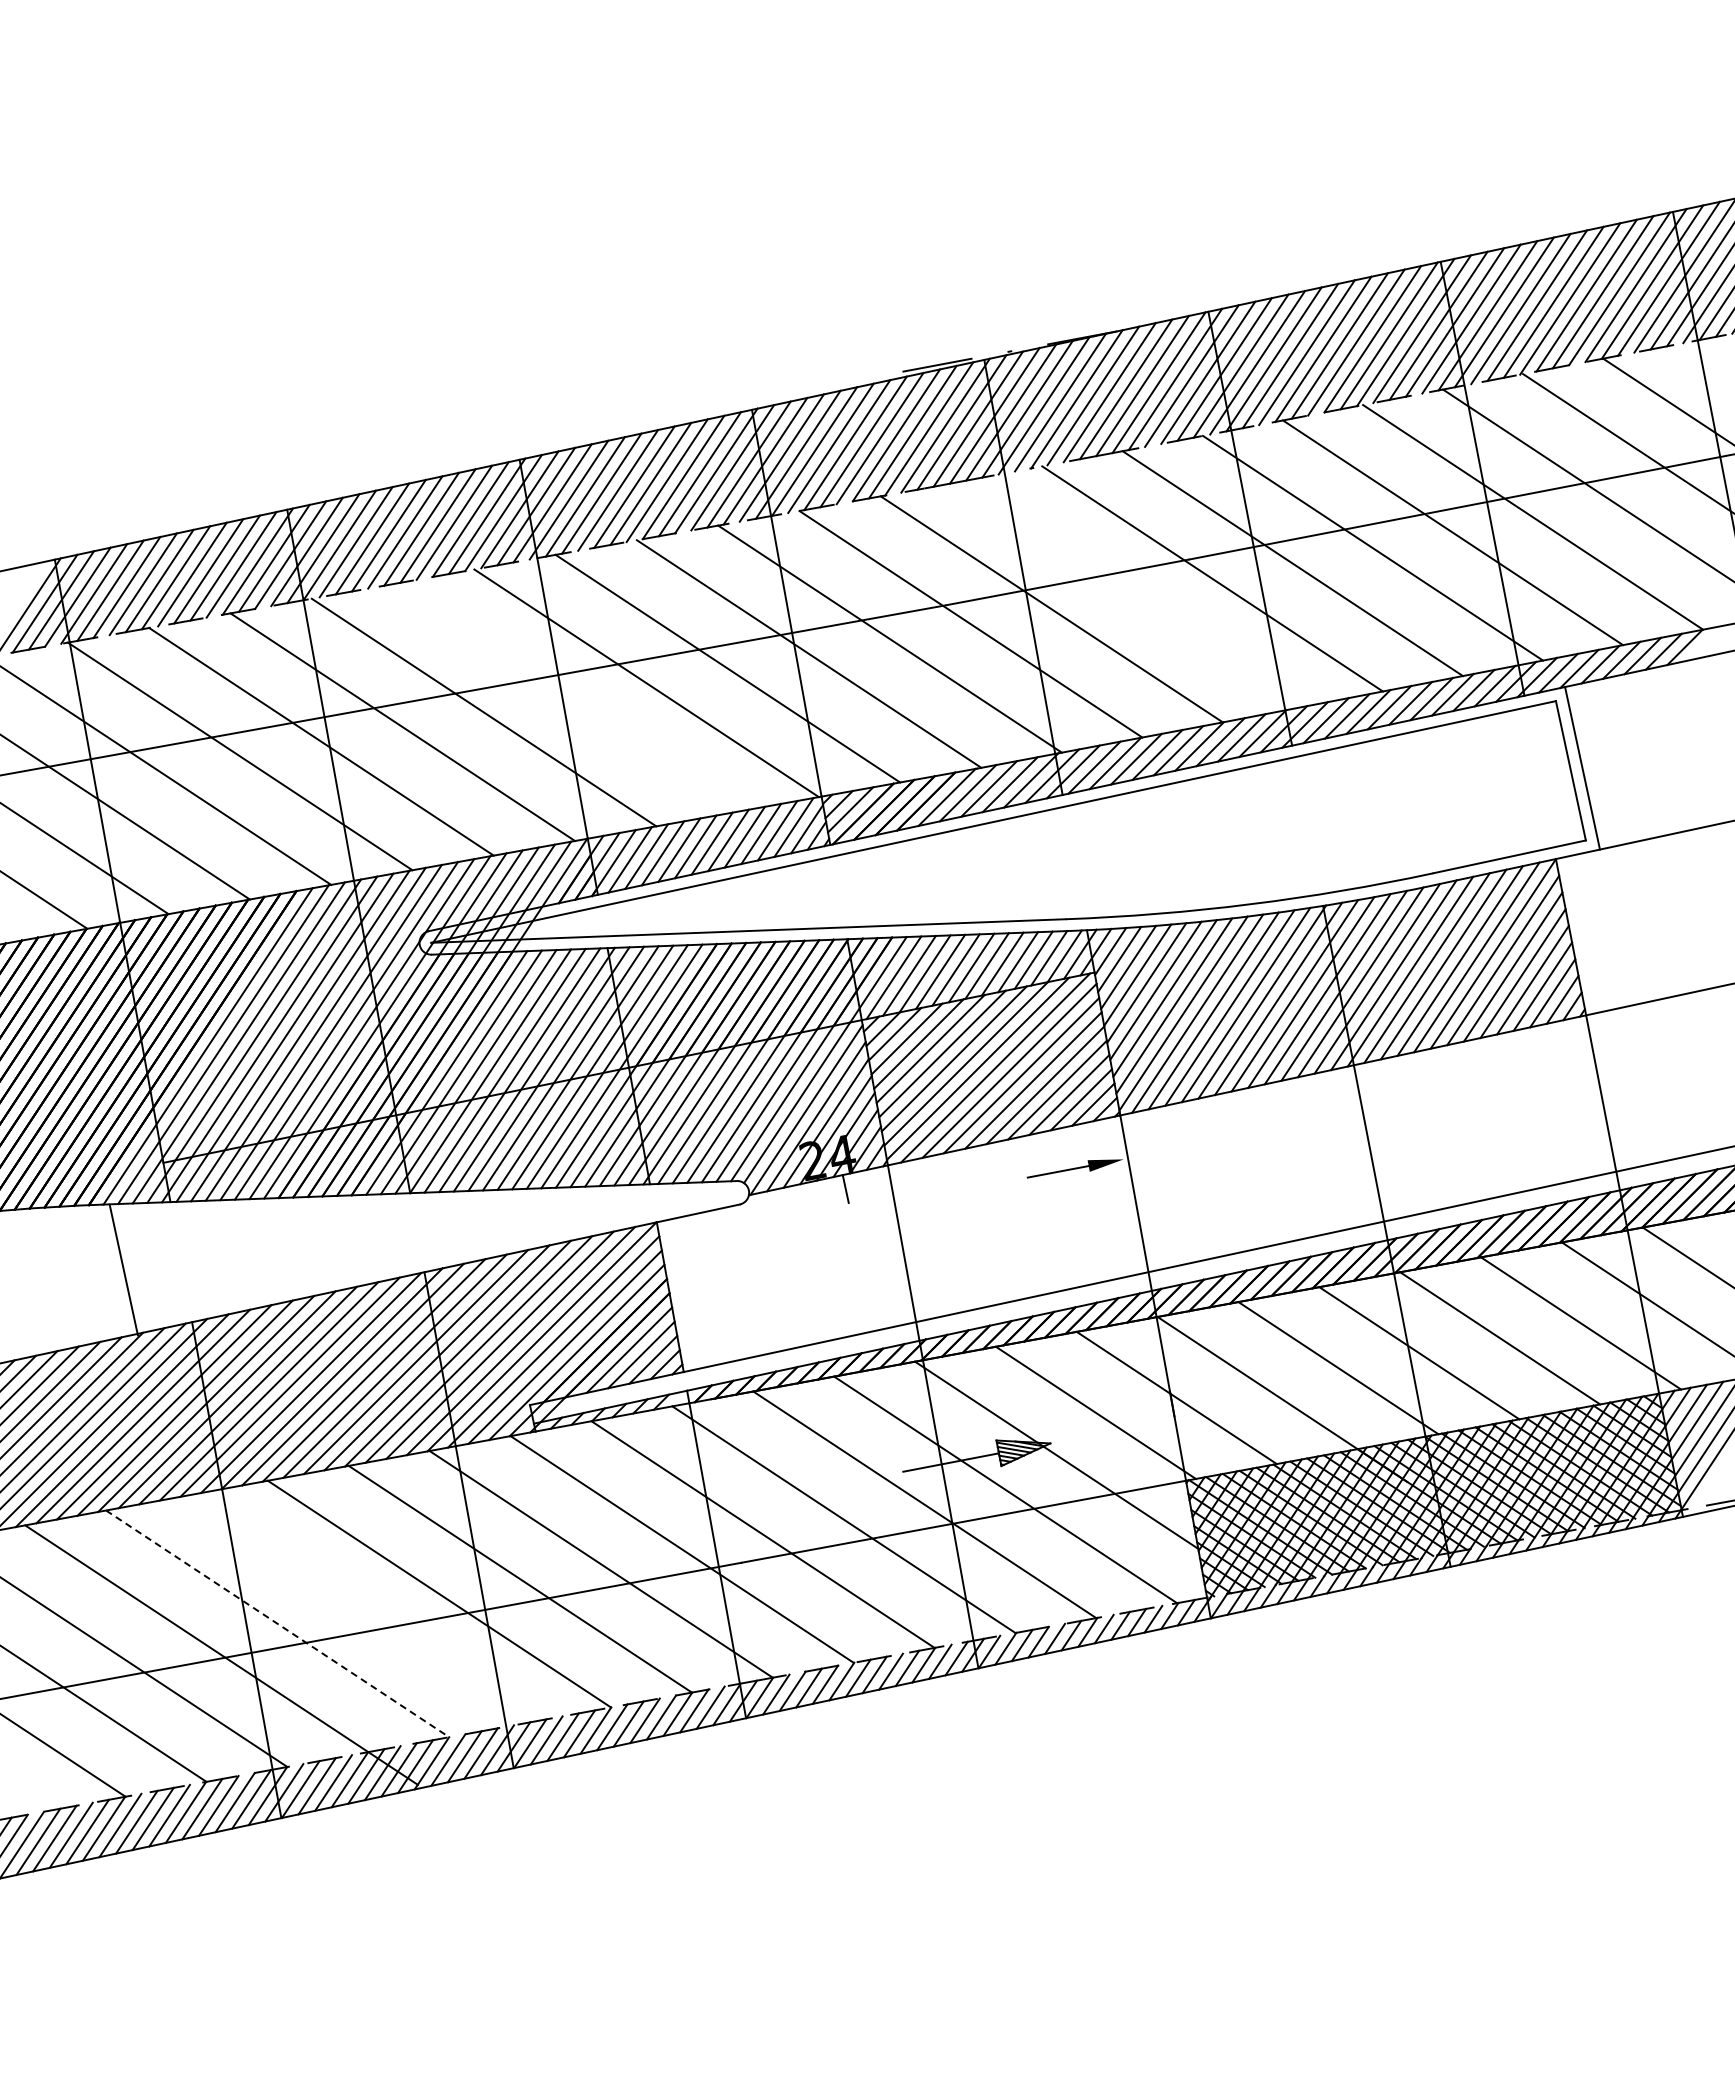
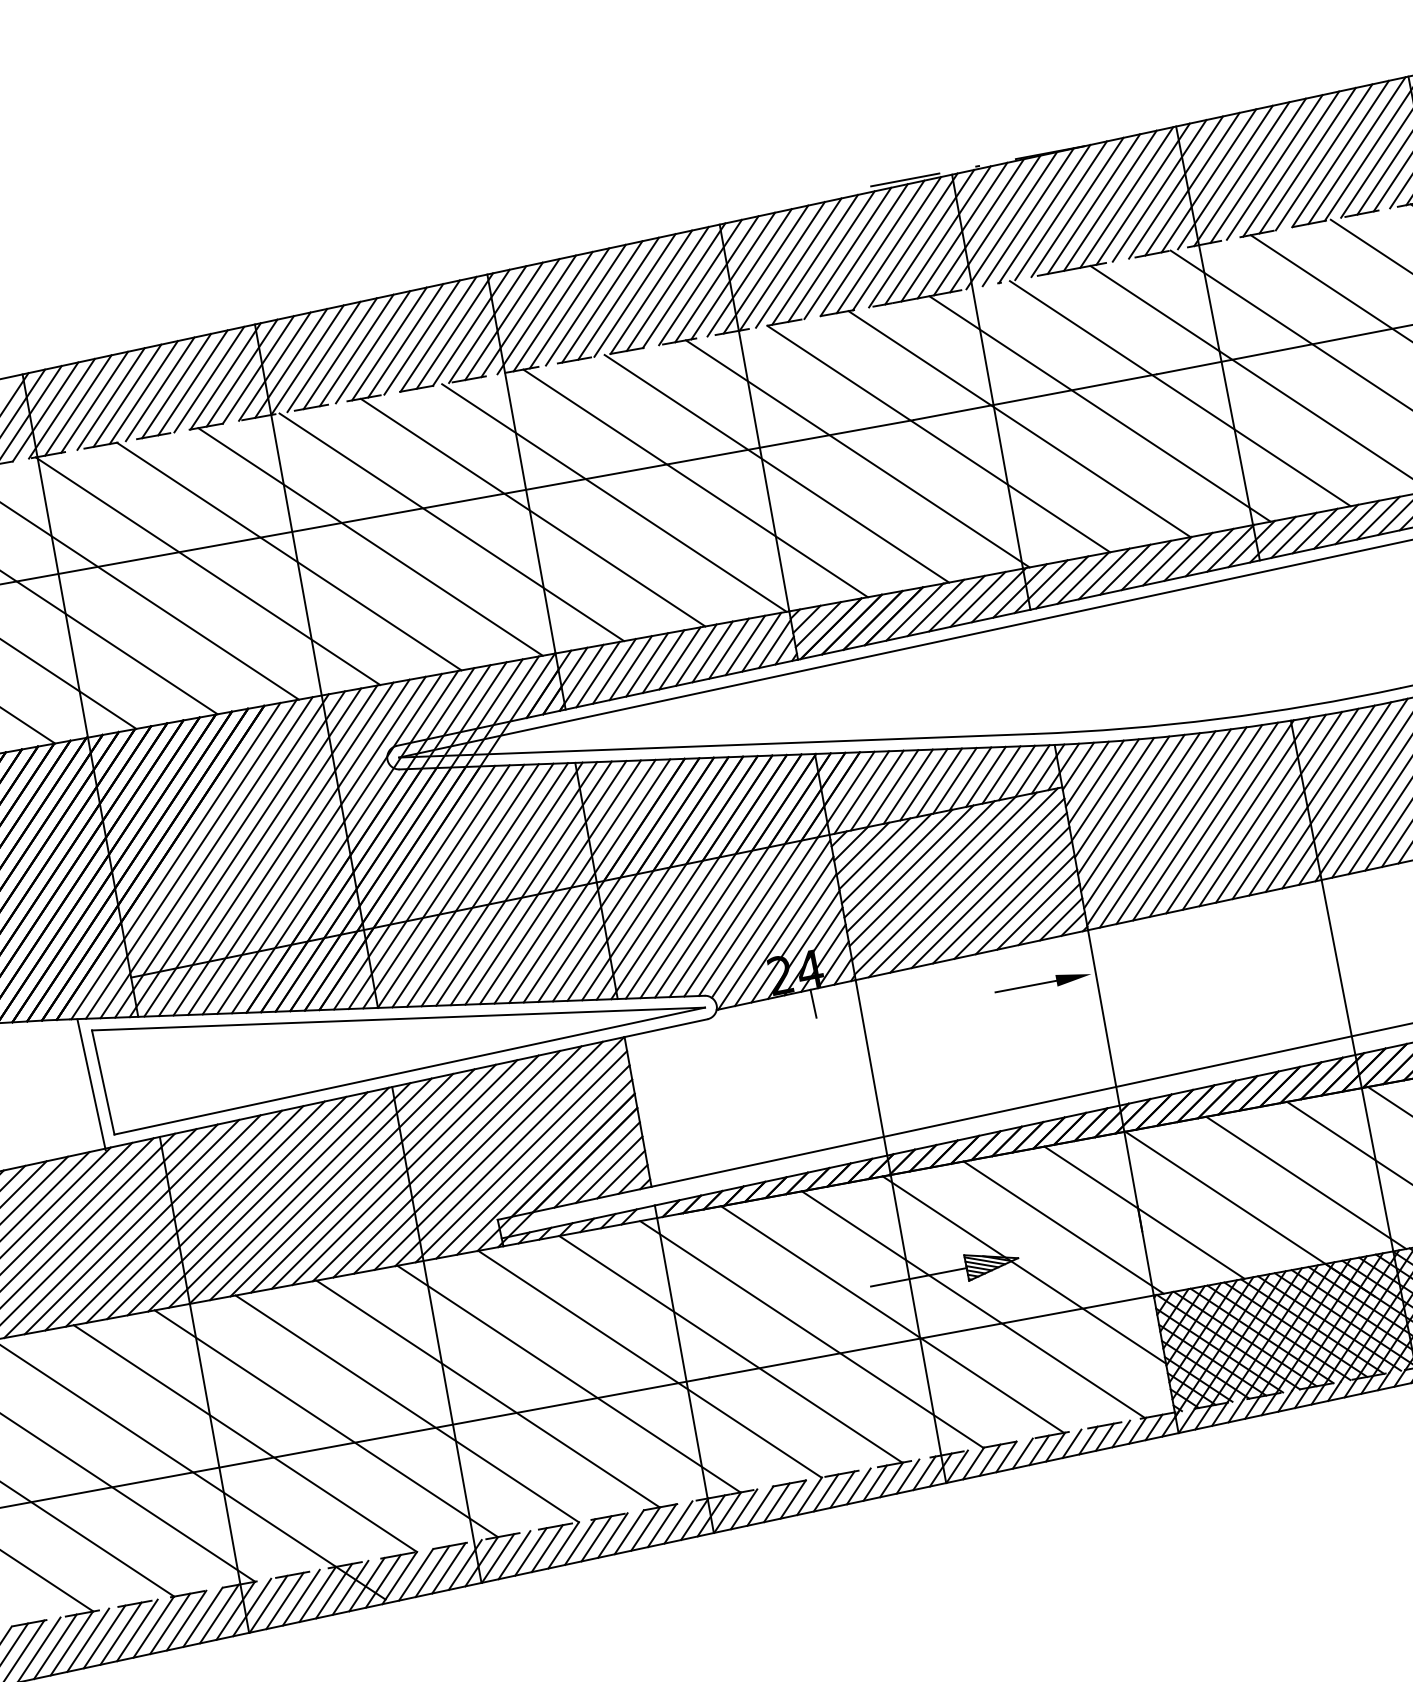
line: (1131, 593) -> (1099, 408), added
line: (565, 697) -> (533, 512), added
part: (430, 1255) -> (398, 1070), added
line: (358, 1608) -> (326, 1423), added
line: (277, 1623) -> (245, 1438), dashed -> solid

